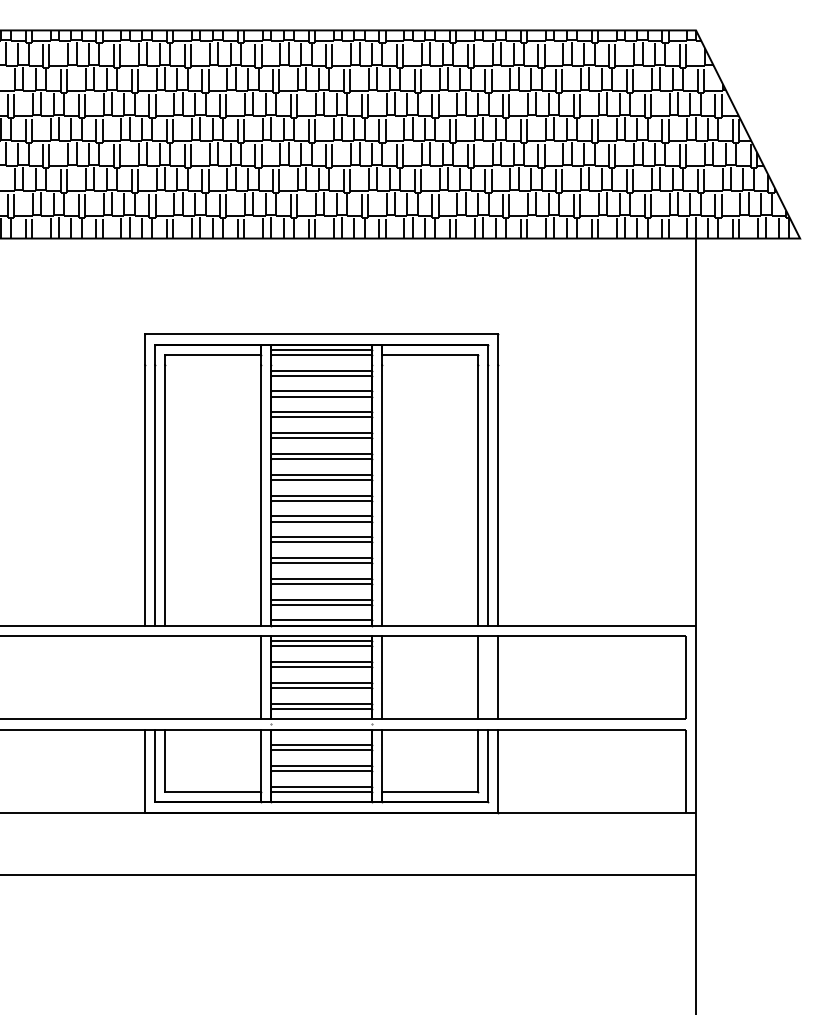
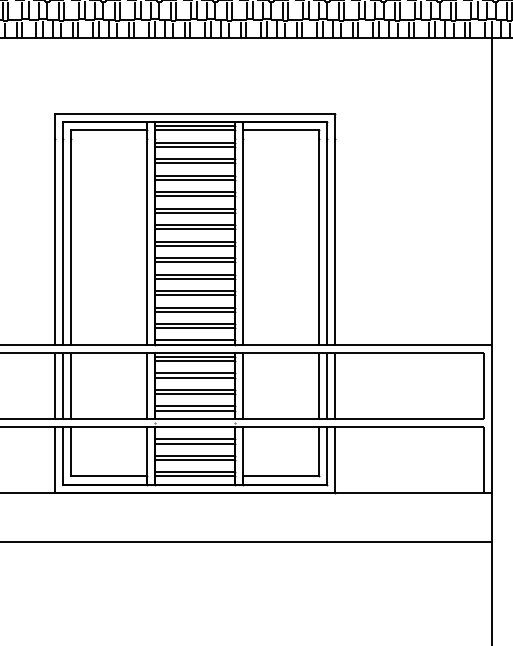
line: (144, 677) -> (54, 385), added
line: (155, 677) -> (63, 385), added
line: (165, 677) -> (71, 385), added
line: (487, 677) -> (326, 385), added

